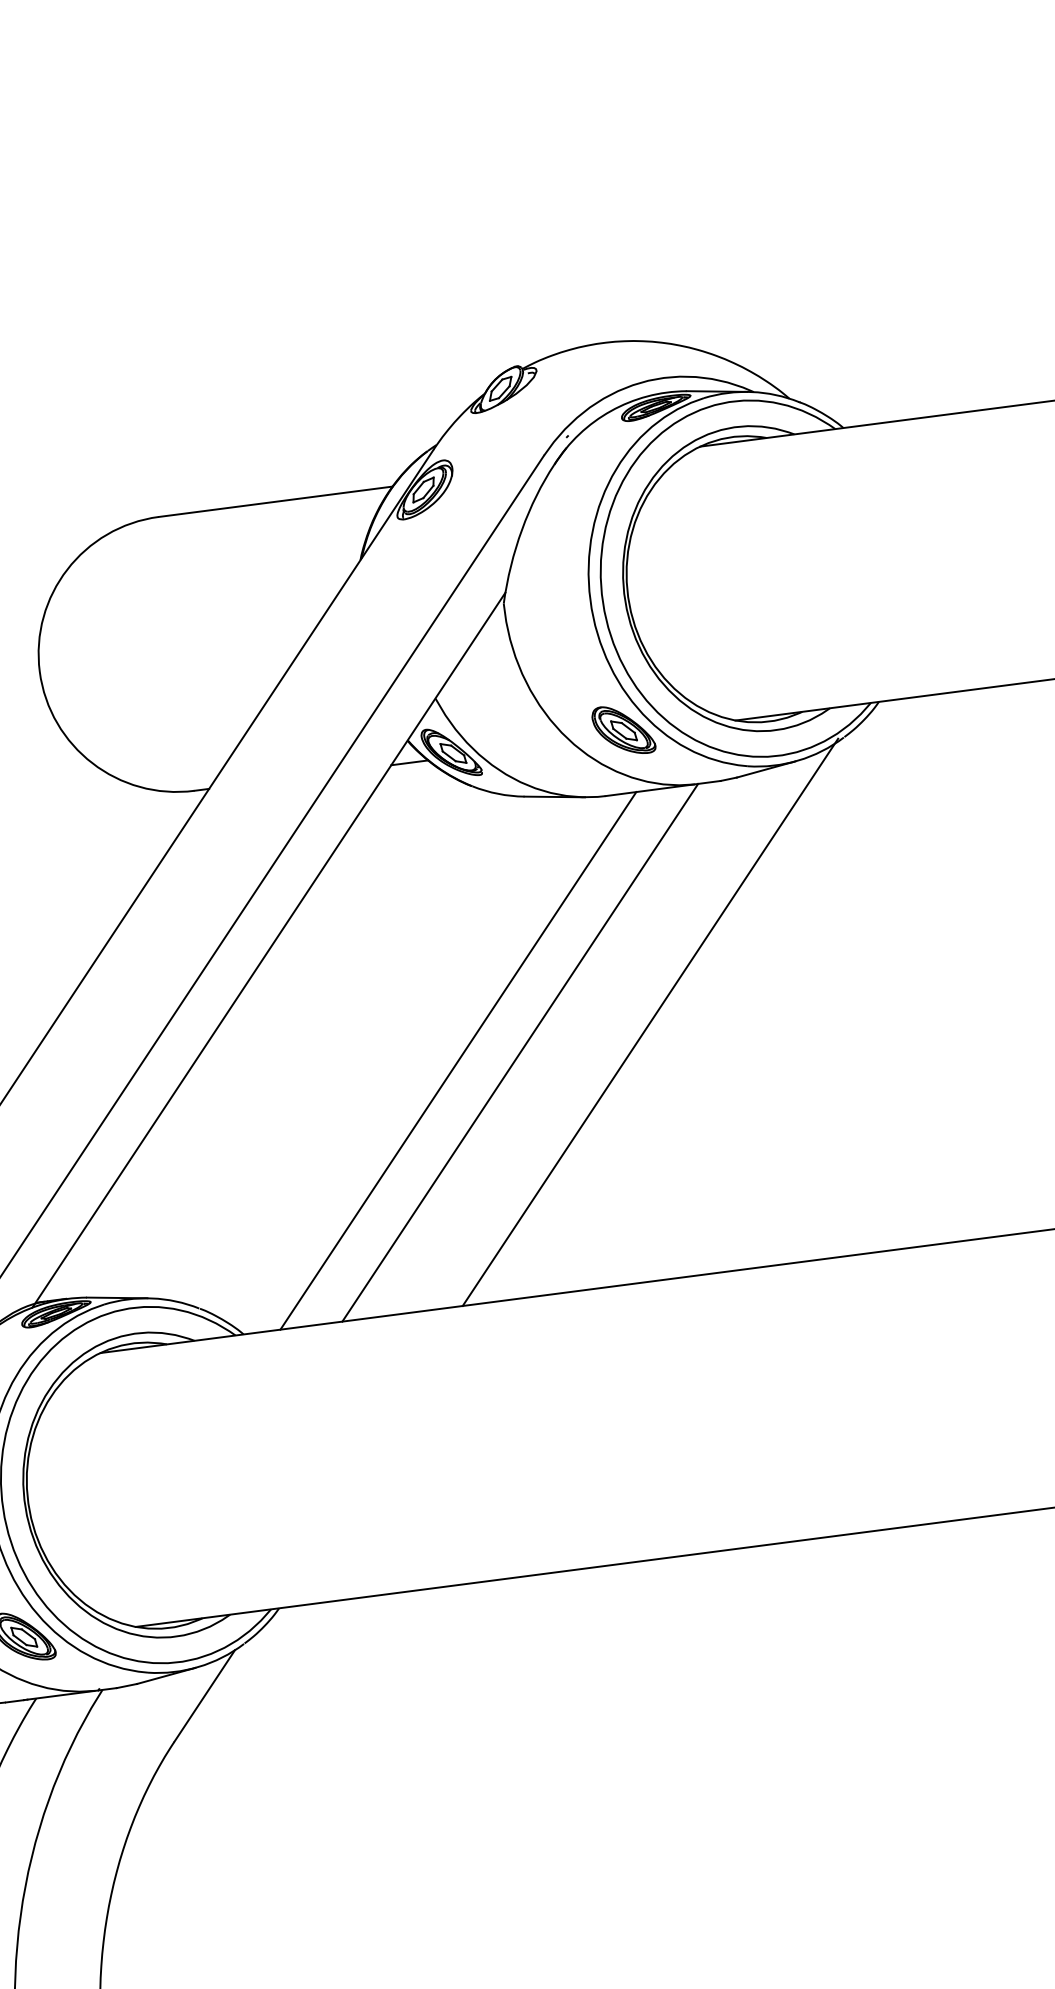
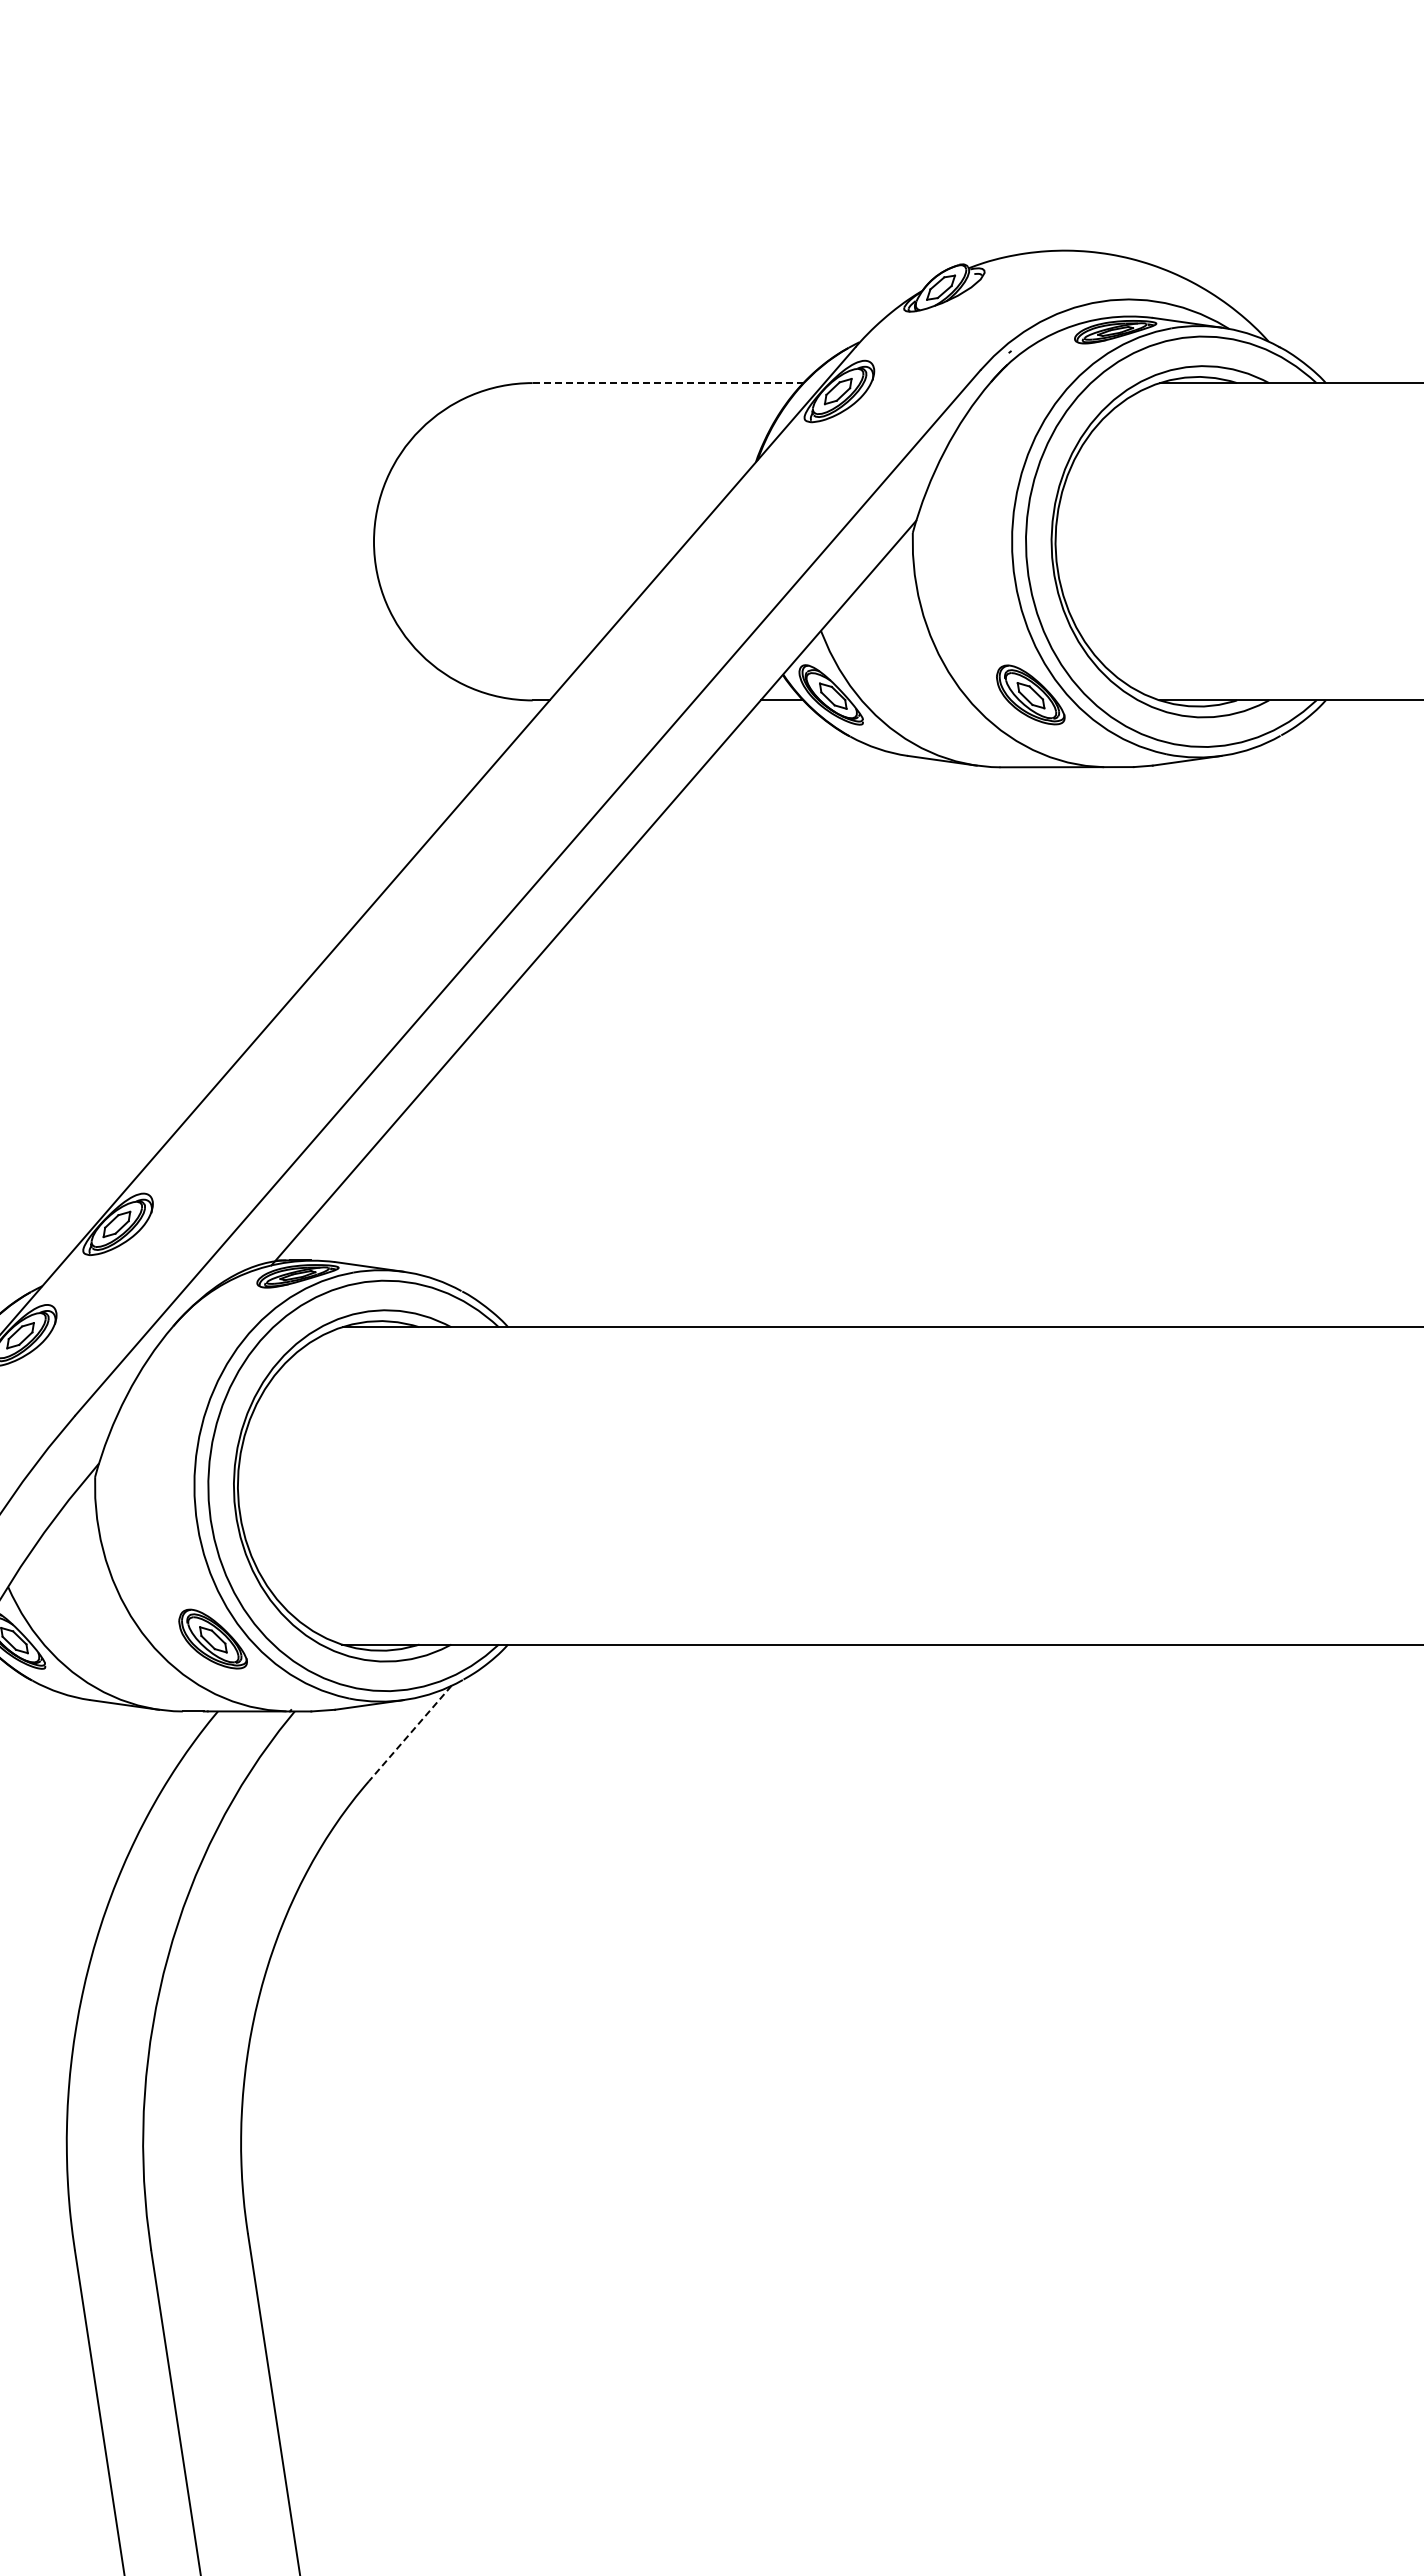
line: (276, 502) -> (668, 383), solid -> dashed
line: (649, 1022) -> (1017, 1031), removed
line: (519, 1053) -> (864, 1047), removed
line: (458, 1061) -> (793, 1047), removed
line: (203, 1696) -> (409, 1733), solid -> dashed

